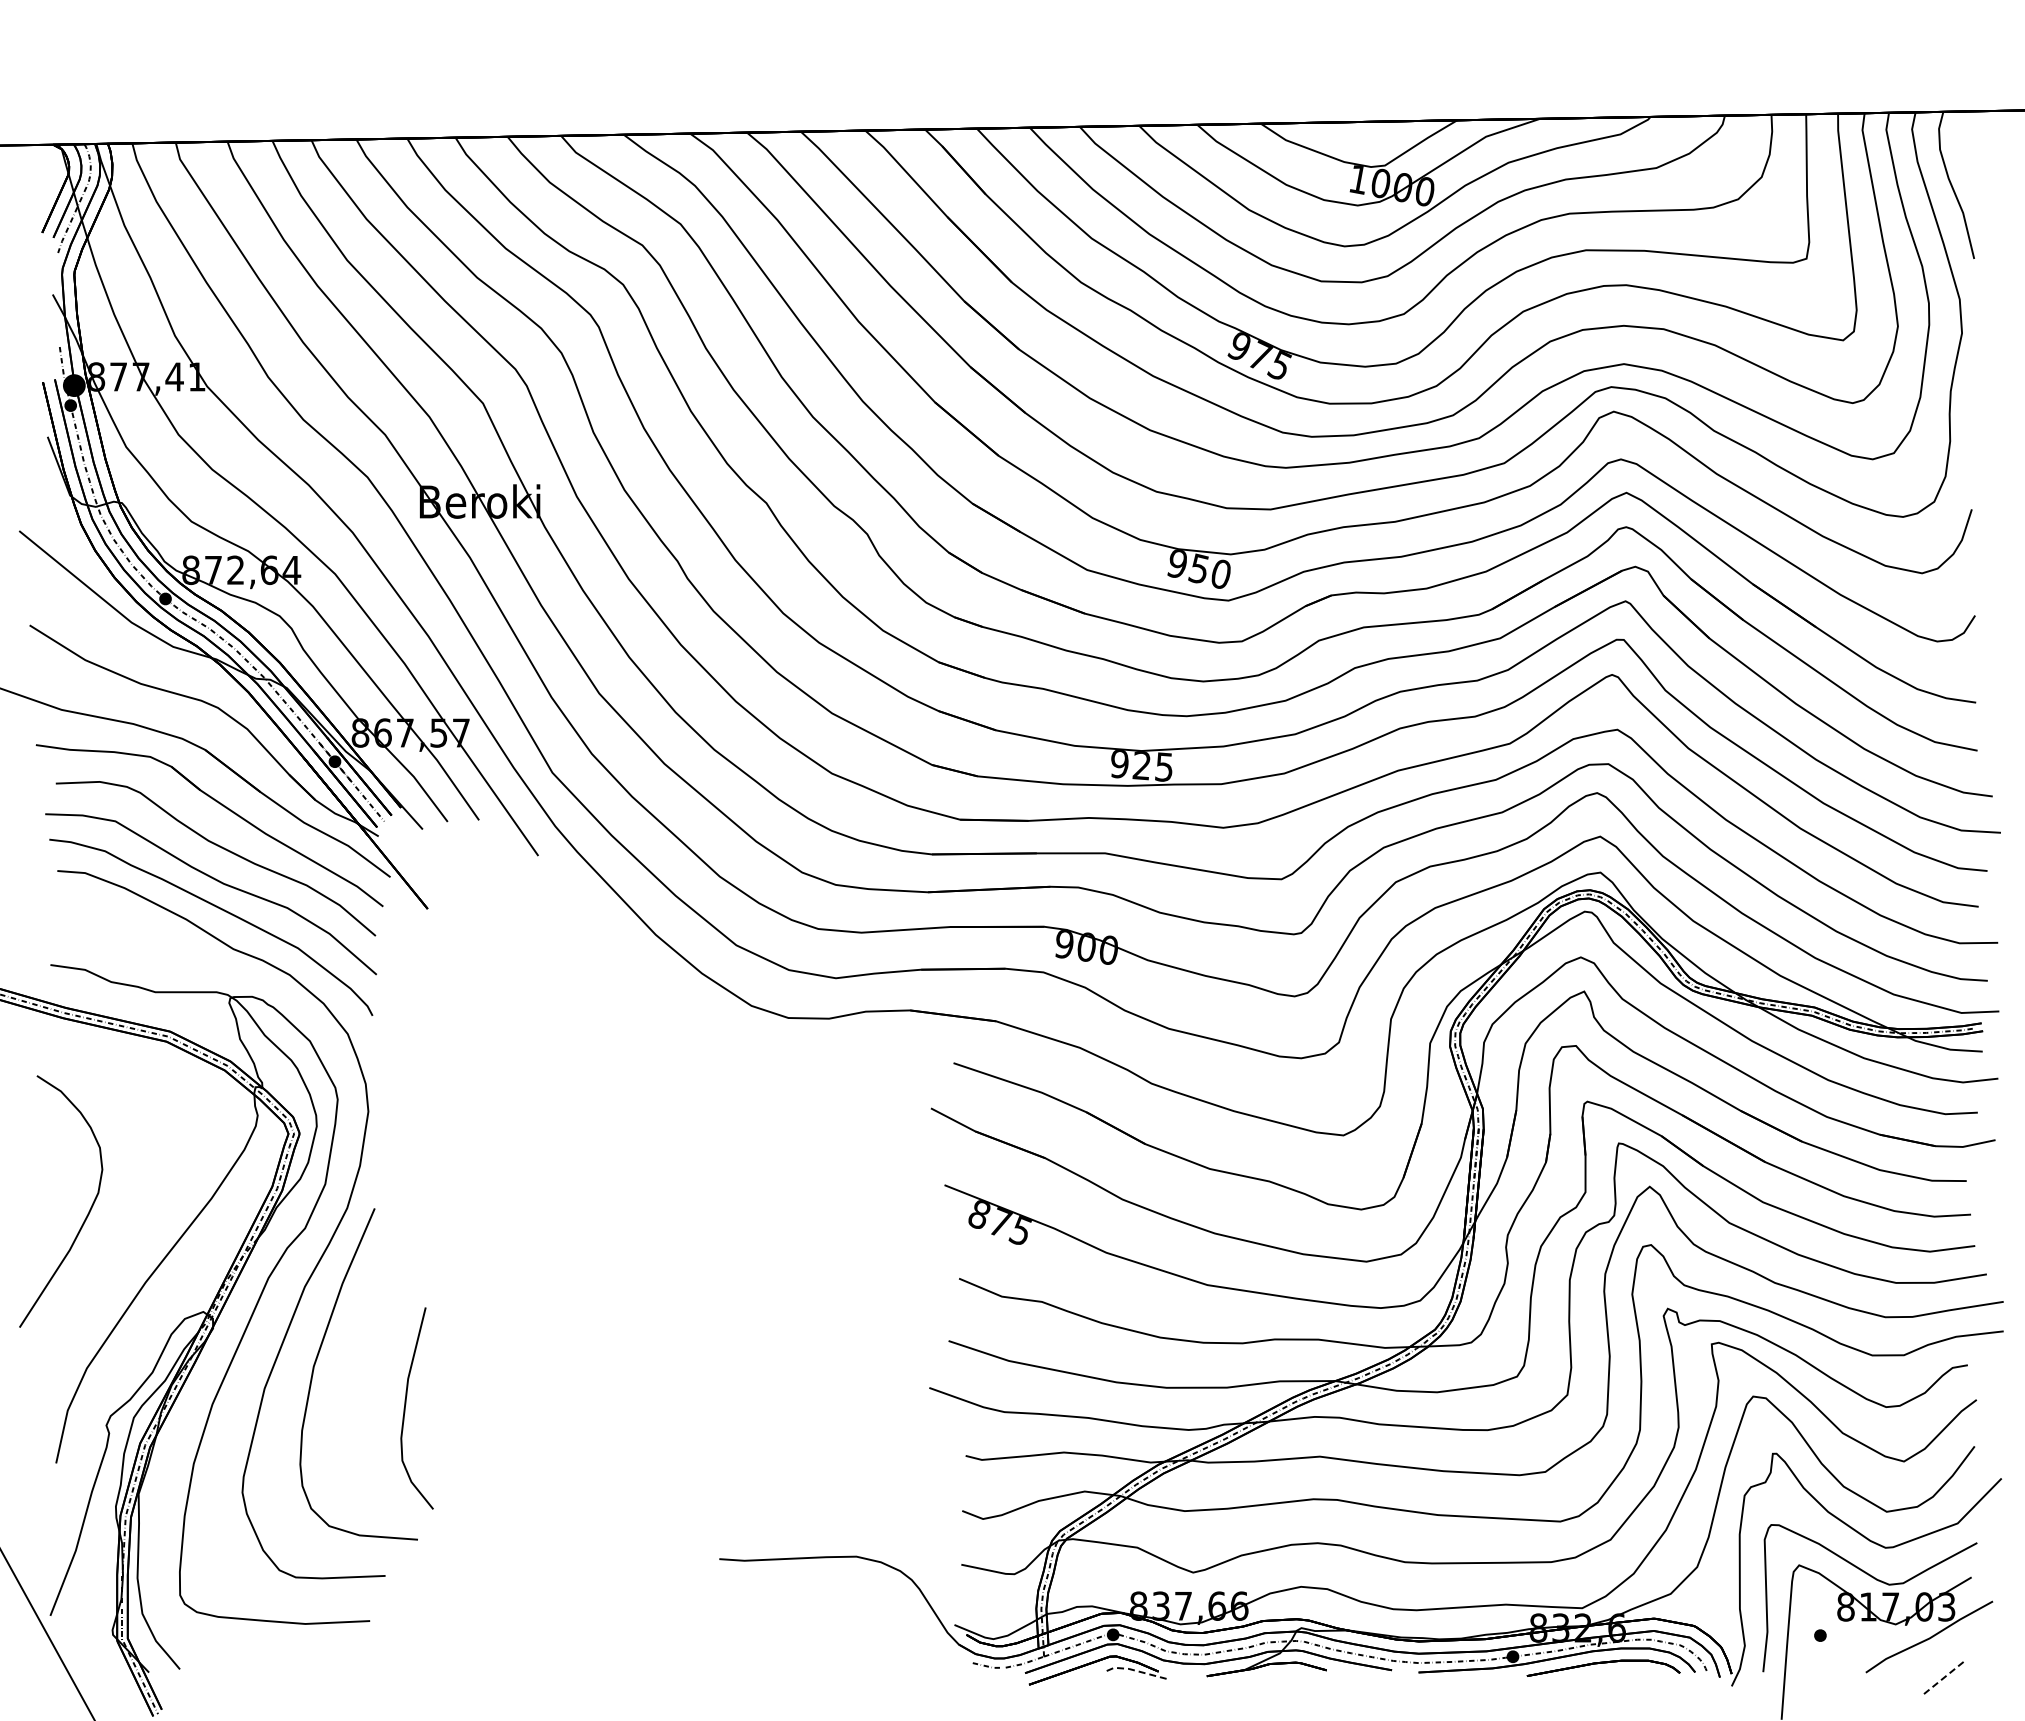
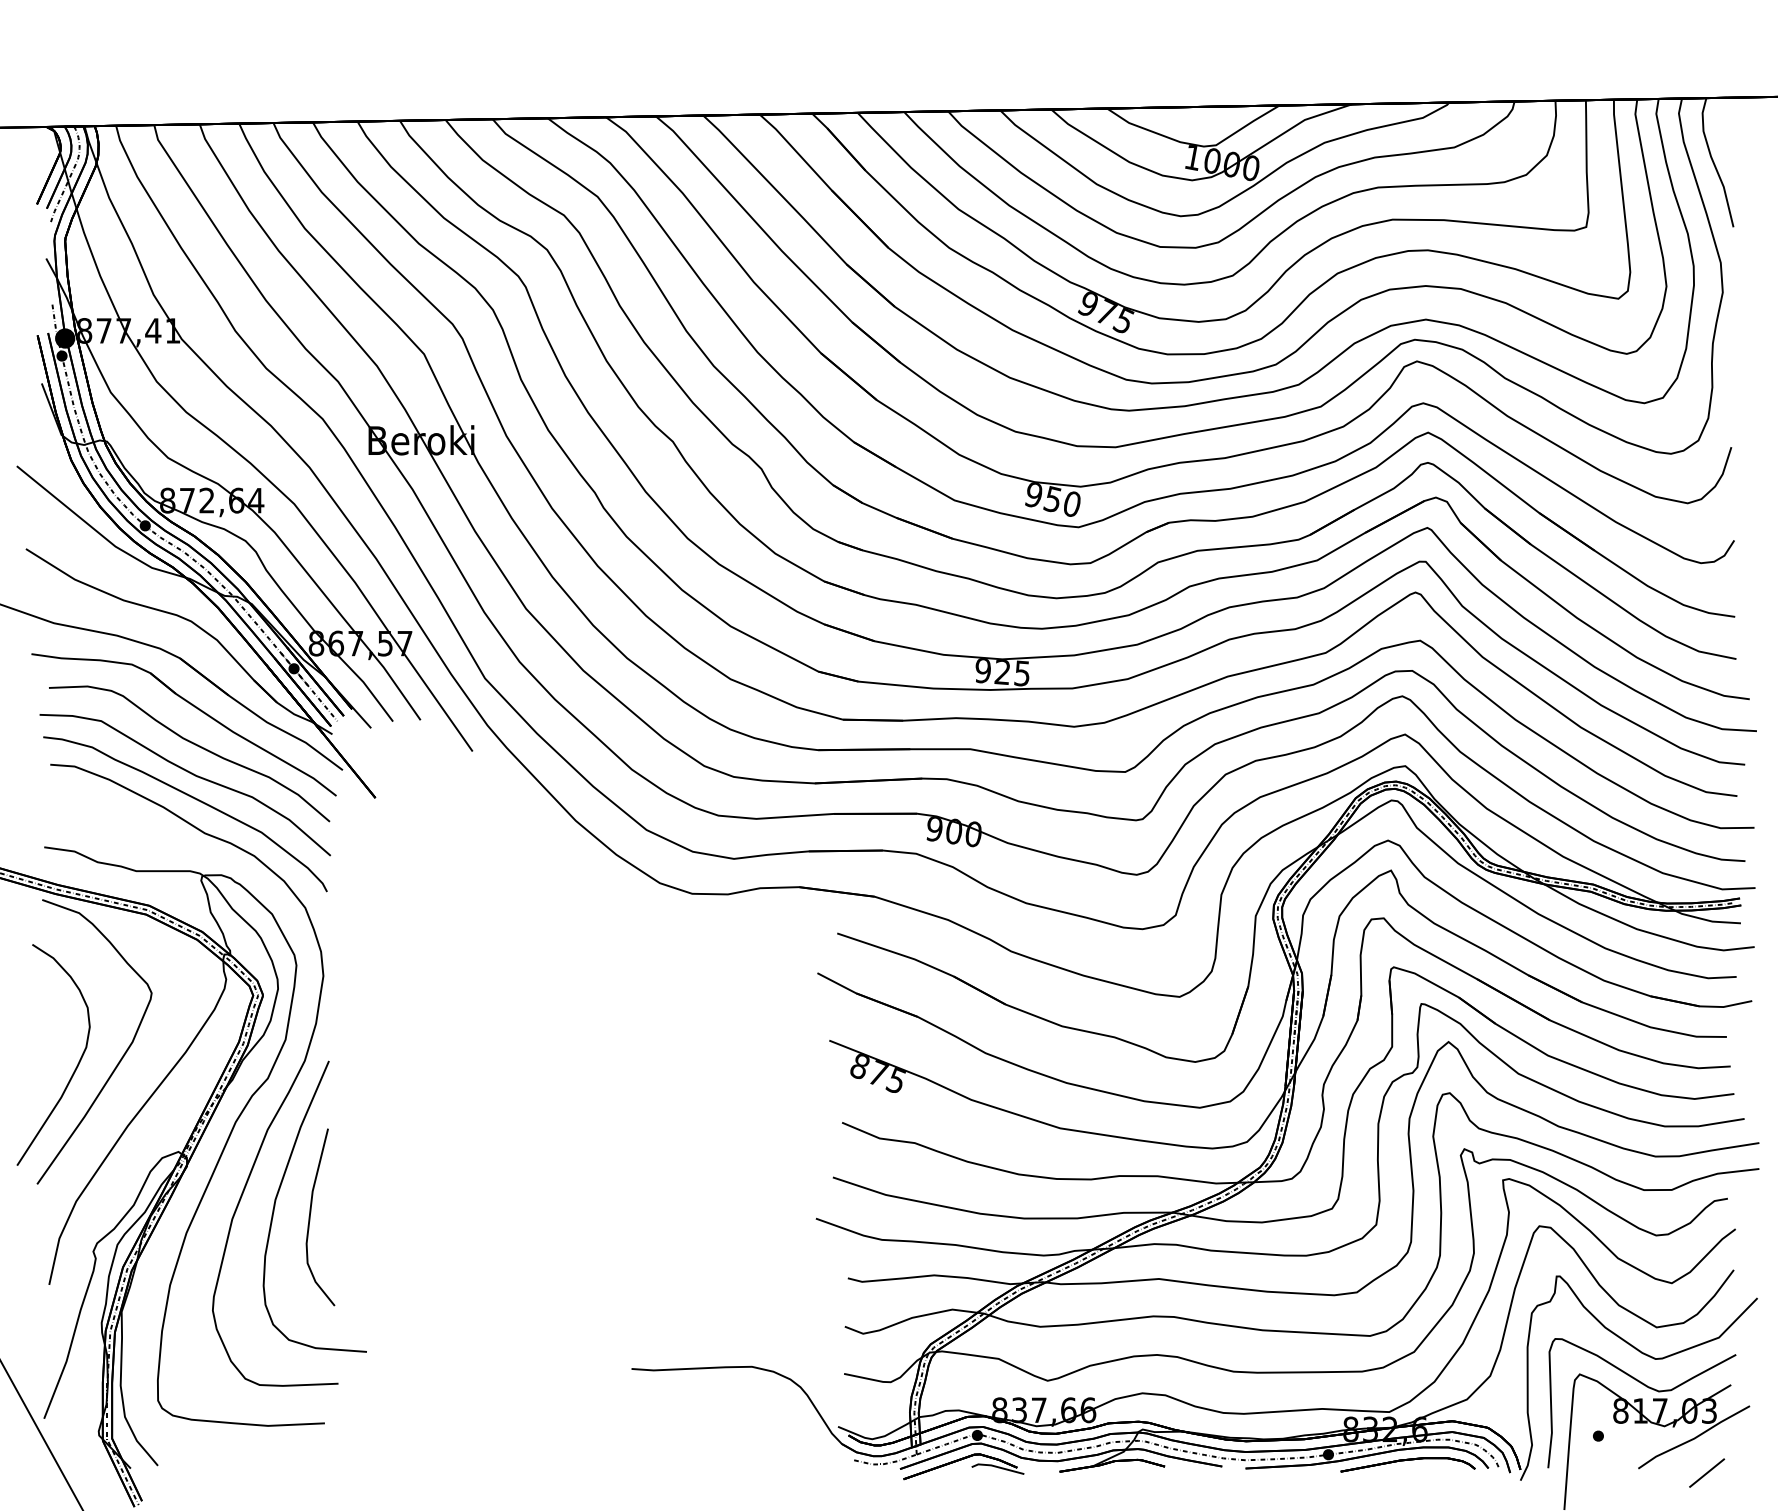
curve: (139, 1202) -> (122, 1055), added
curve: (406, 1404) -> (311, 1213), moved
line: (1135, 1670) -> (997, 1466), dashed -> solid
line: (1944, 1677) -> (1707, 1472), dashed -> solid

